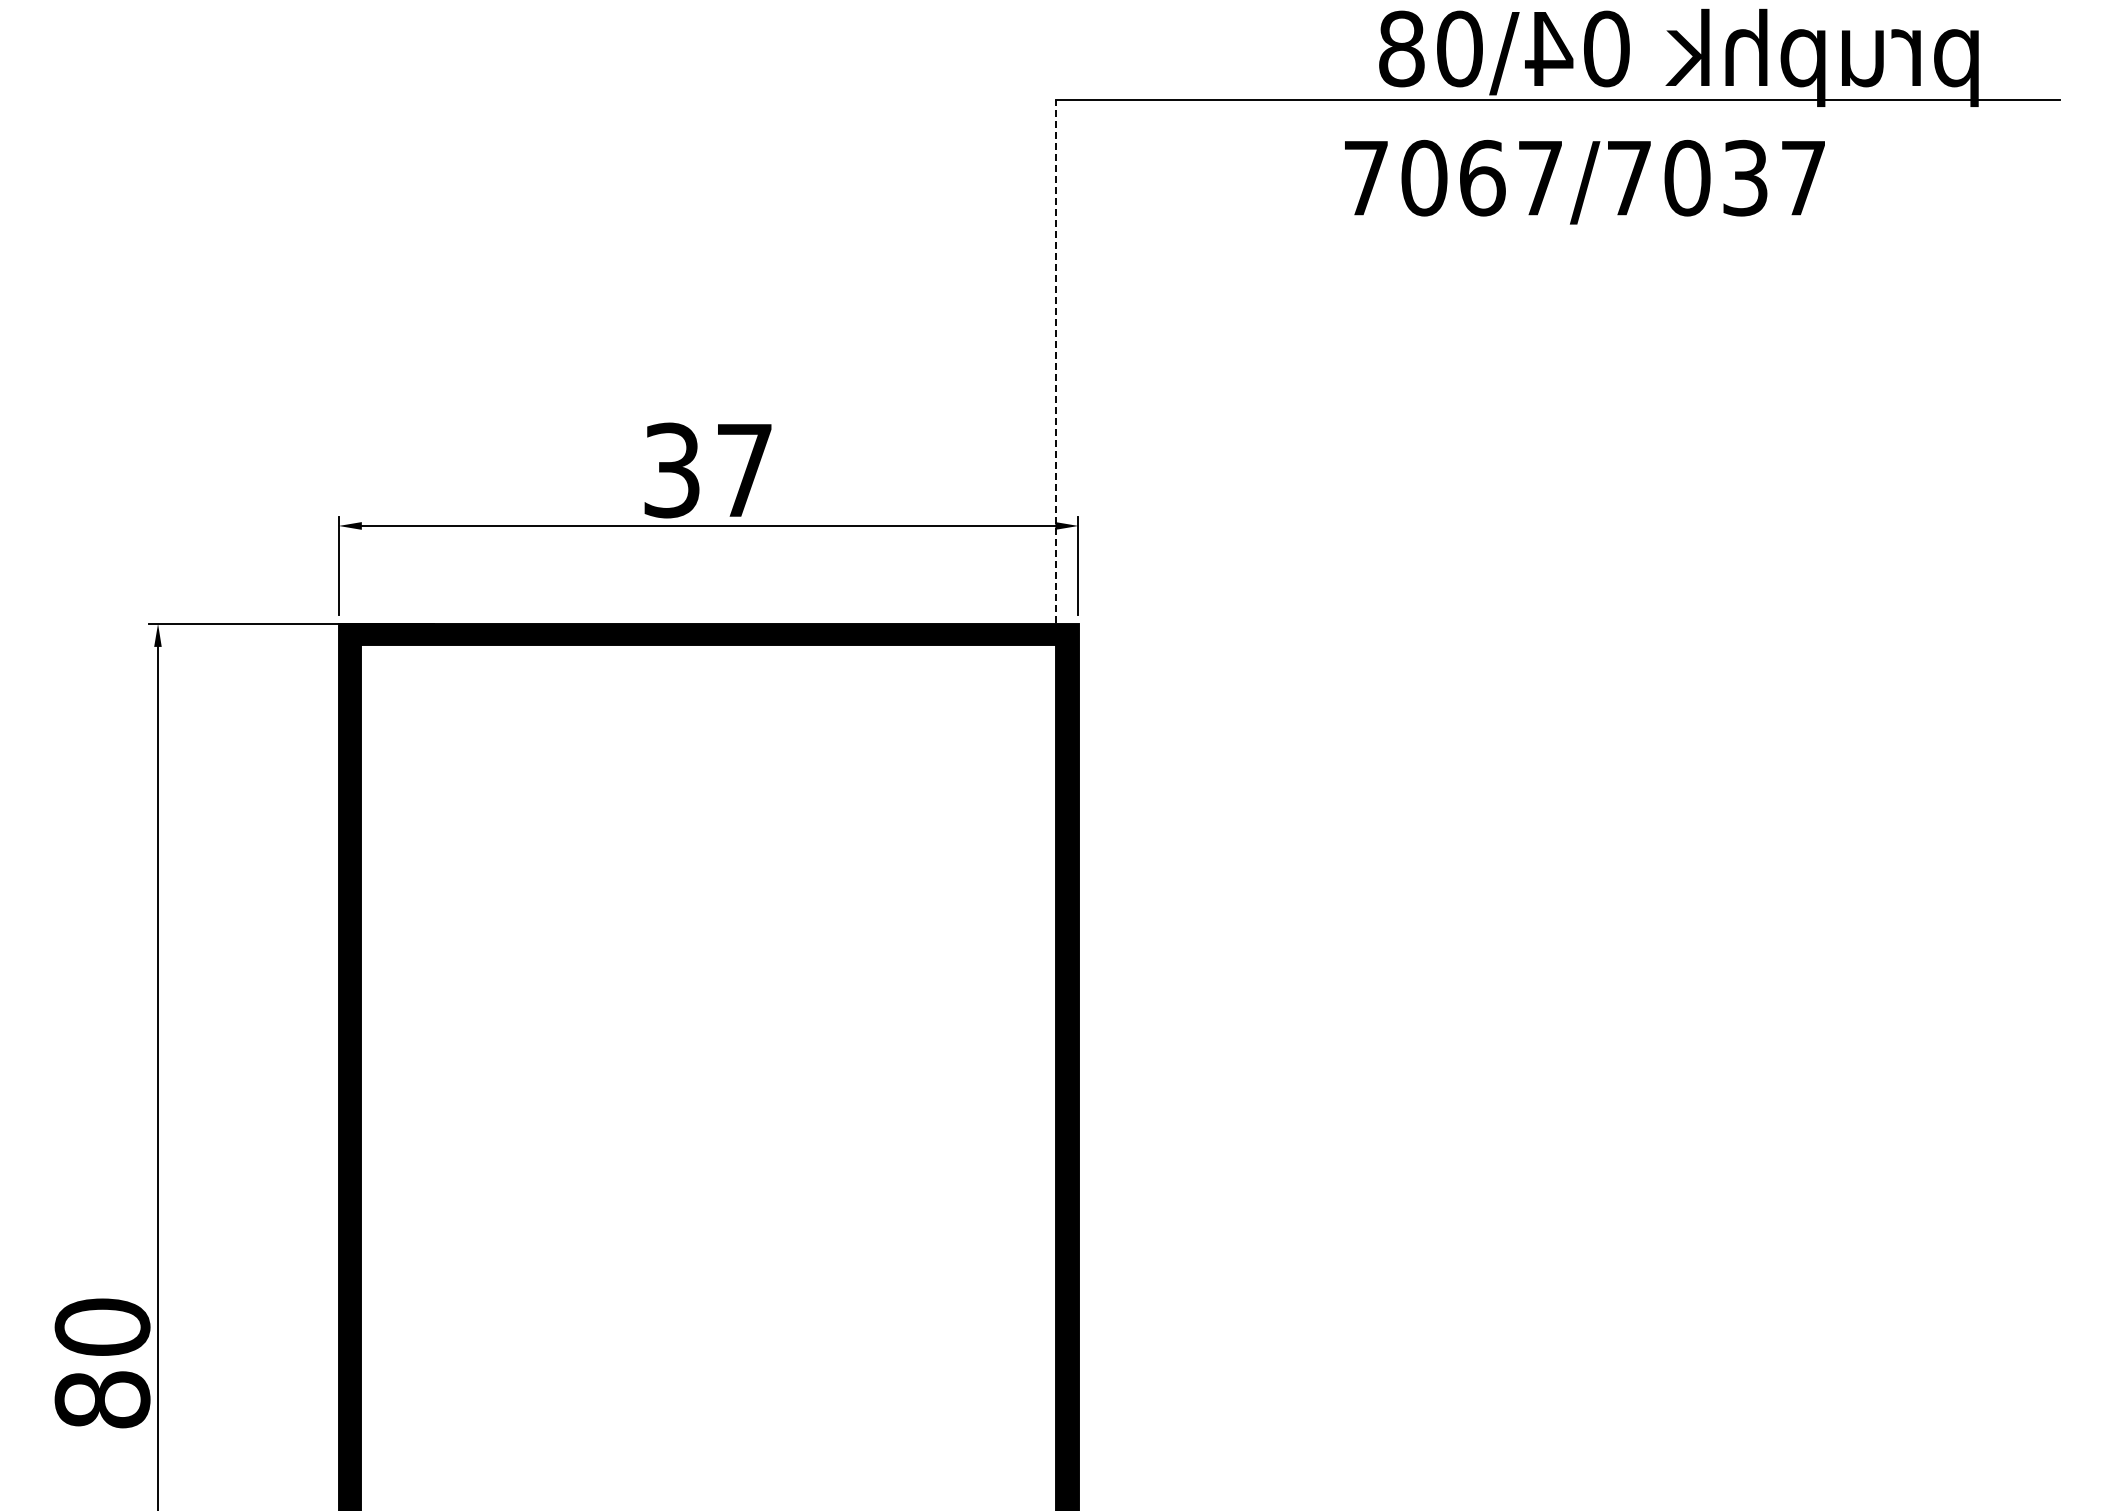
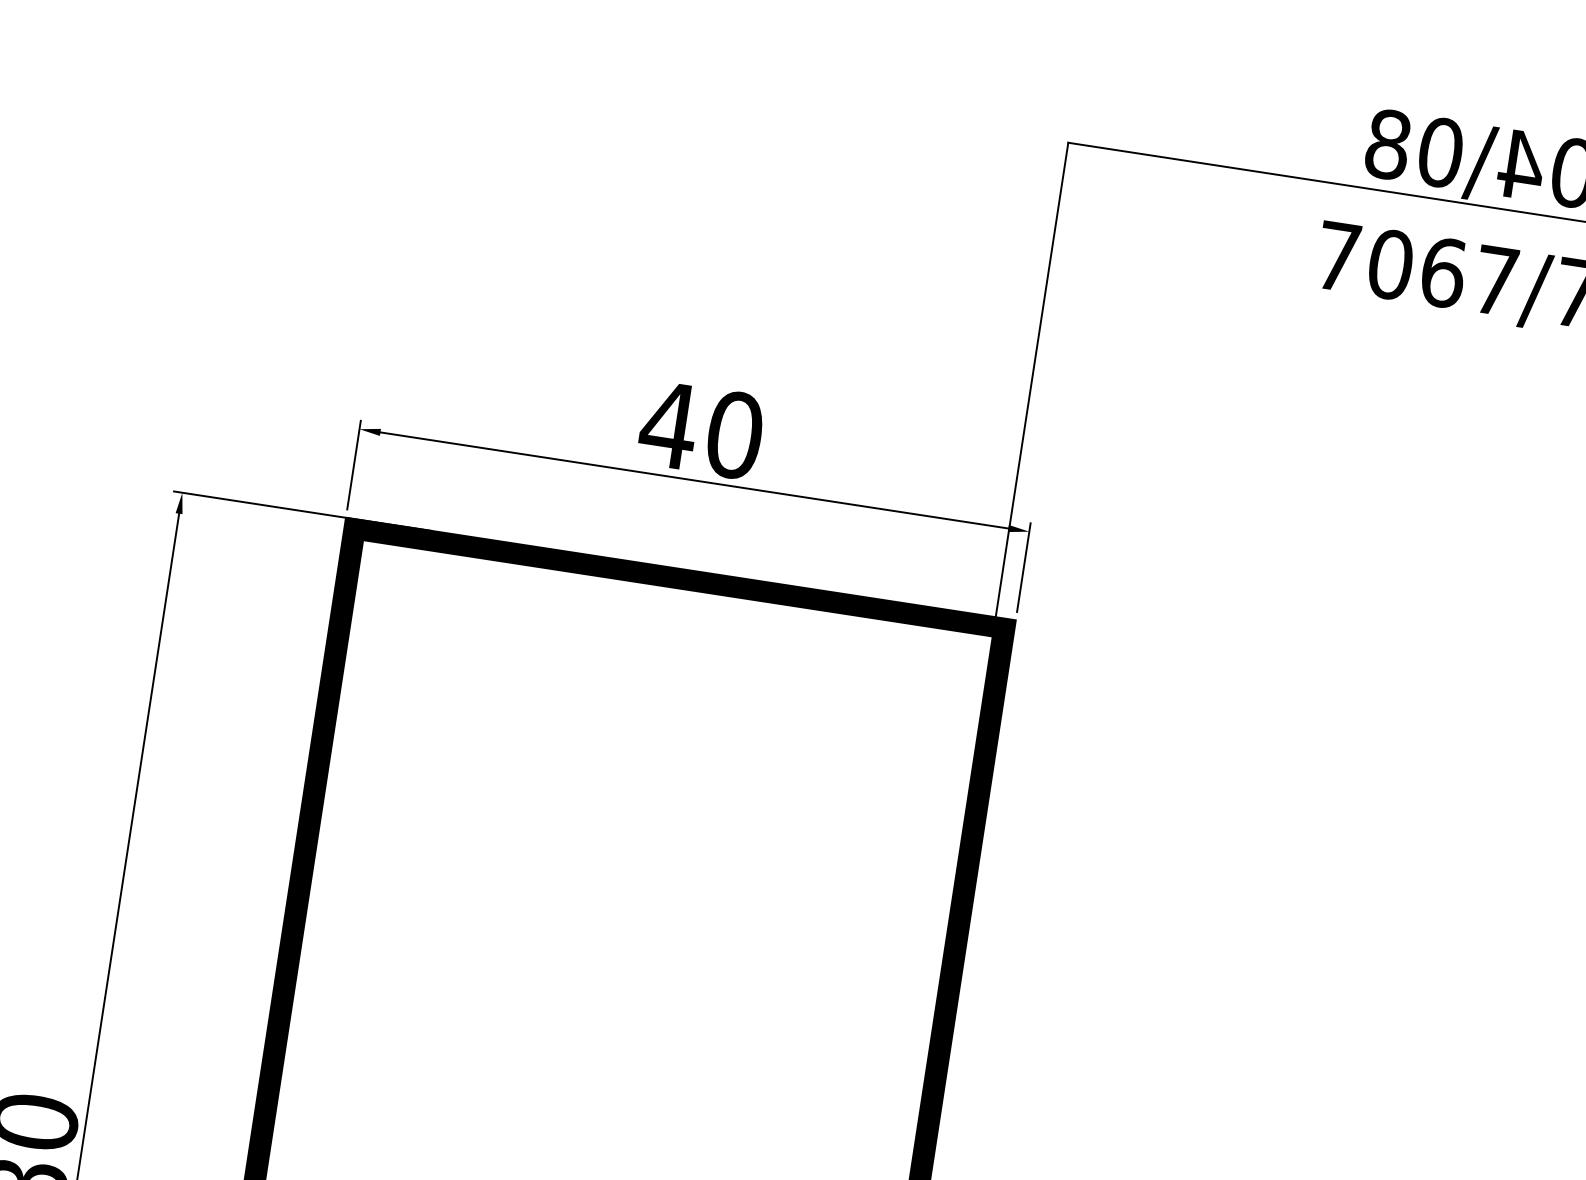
line: (1056, 372) -> (1030, 389), dashed -> solid
text: (707, 470) -> (701, 430), 37 -> 40

